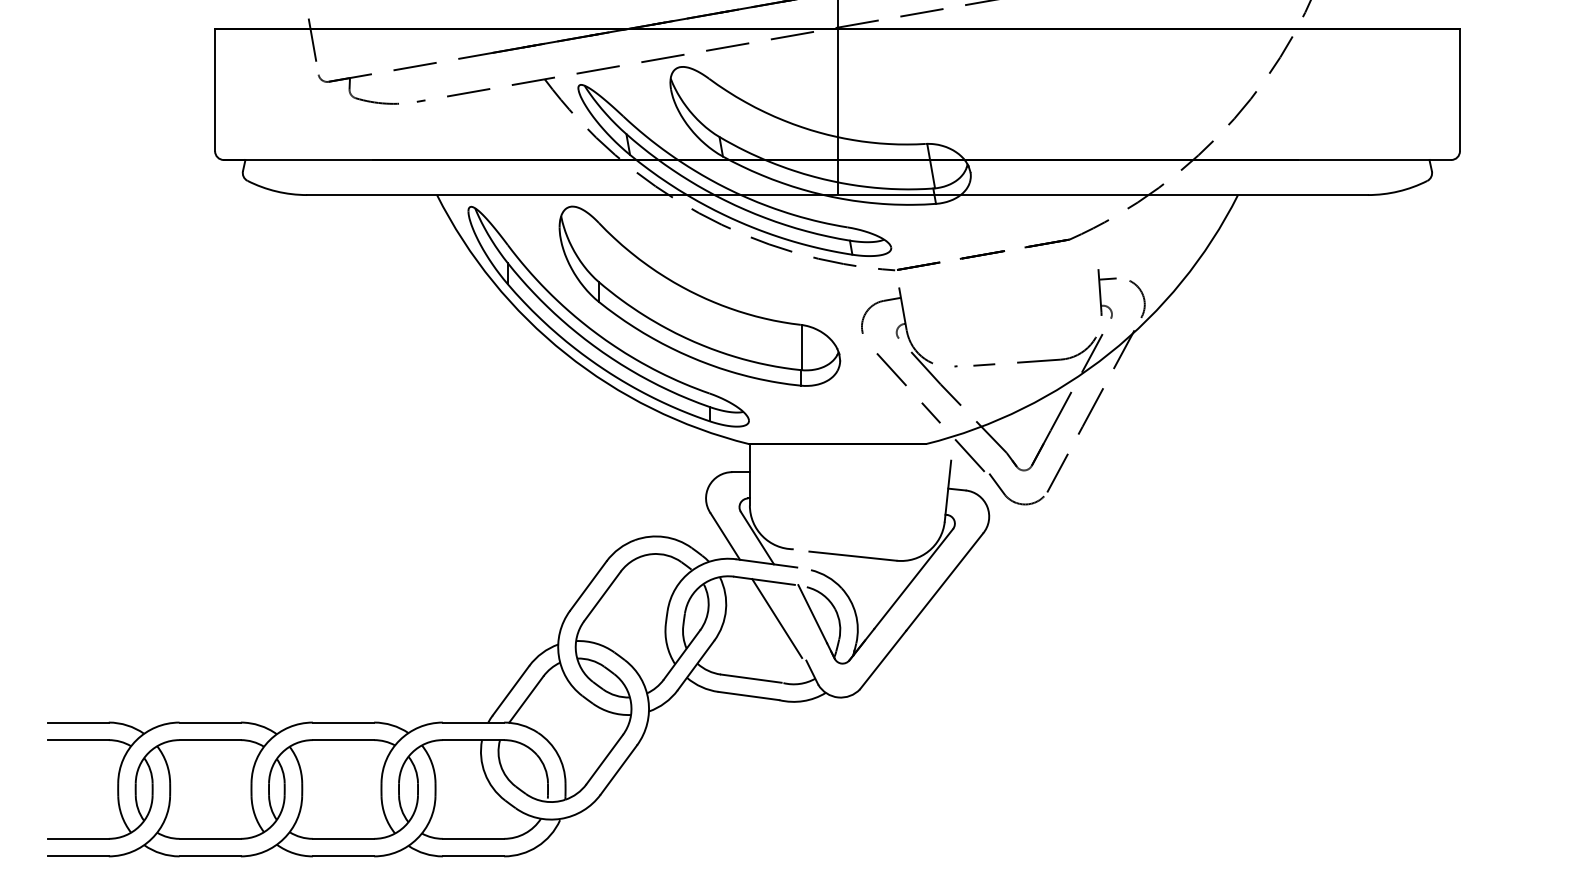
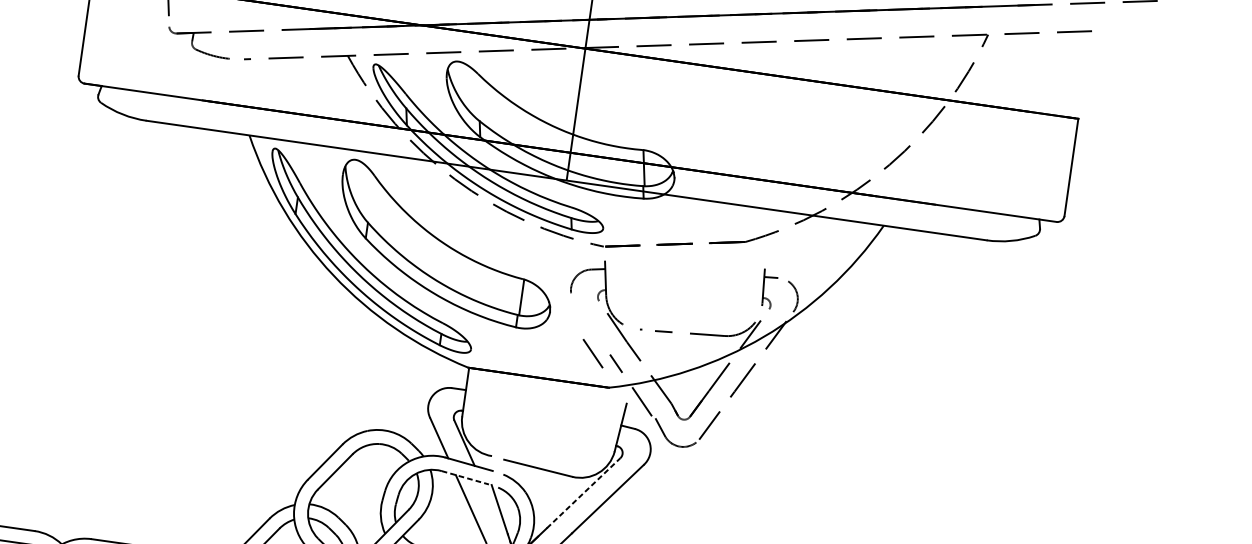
line: (891, 369) -> (592, 353), moved
line: (913, 579) -> (583, 493), solid -> dashed
line: (764, 580) -> (465, 477), solid -> dashed

